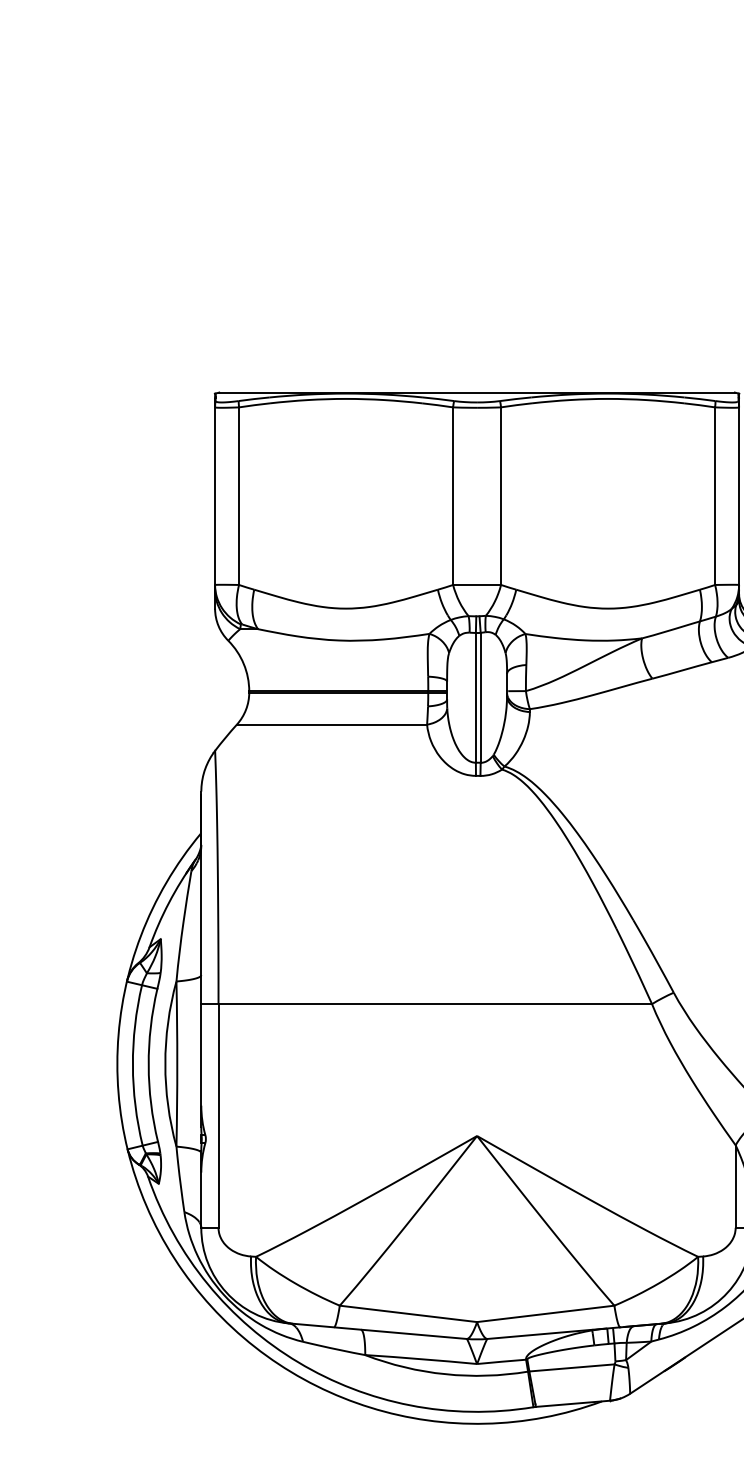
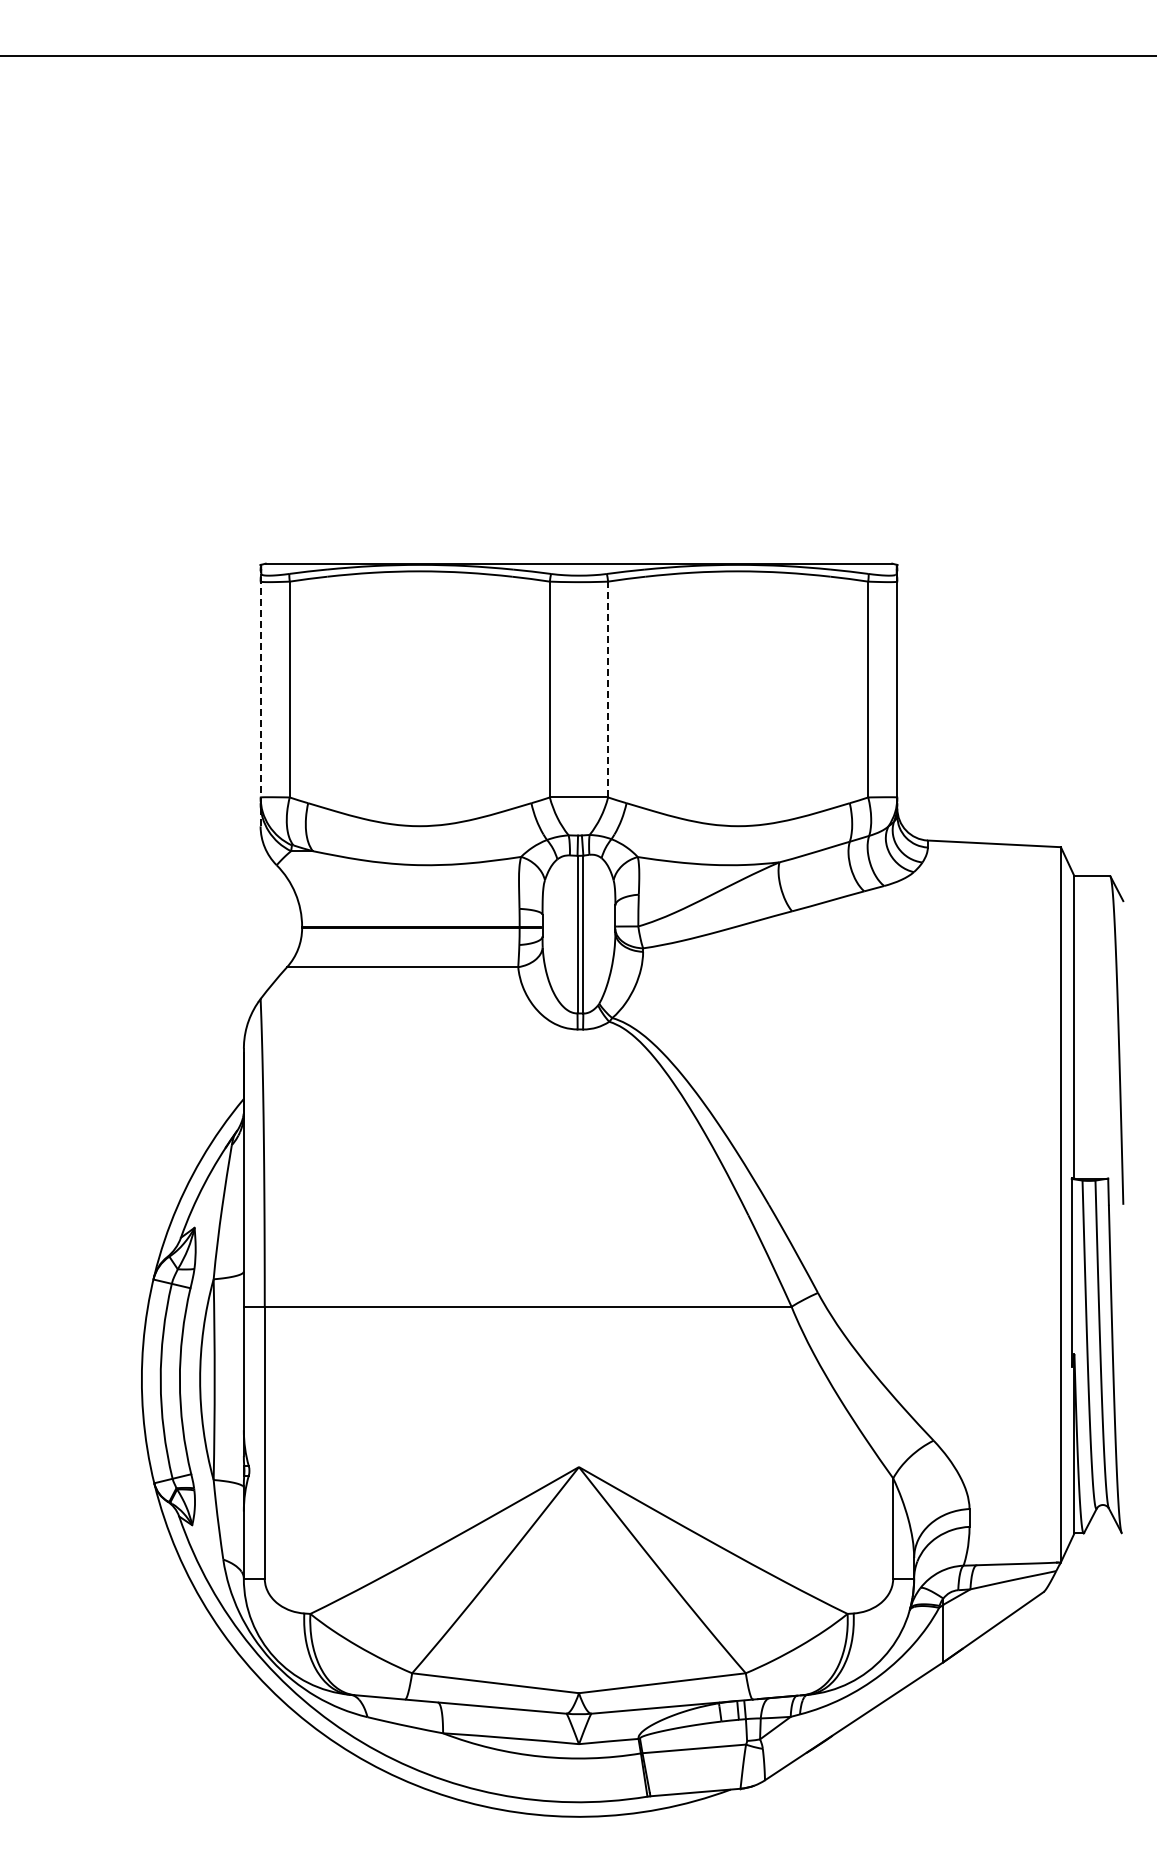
line: (501, 496) -> (608, 689), solid -> dashed
line: (215, 503) -> (260, 698), solid -> dashed

